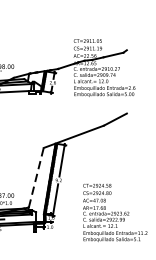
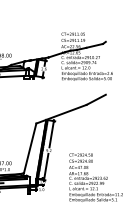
line: (36, 177) -> (30, 148), dashed -> solid

